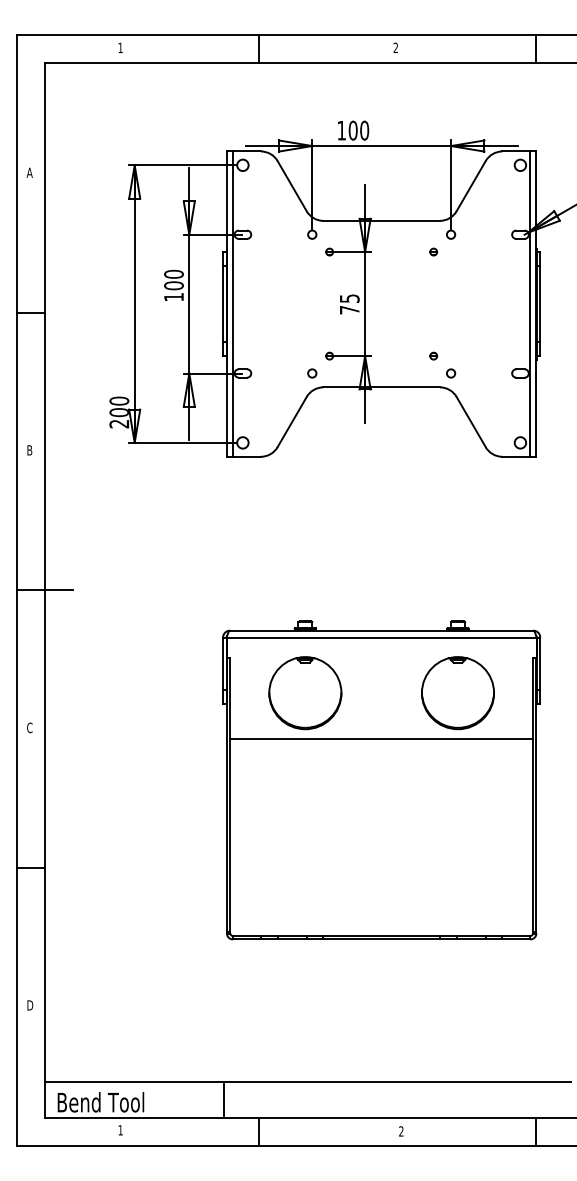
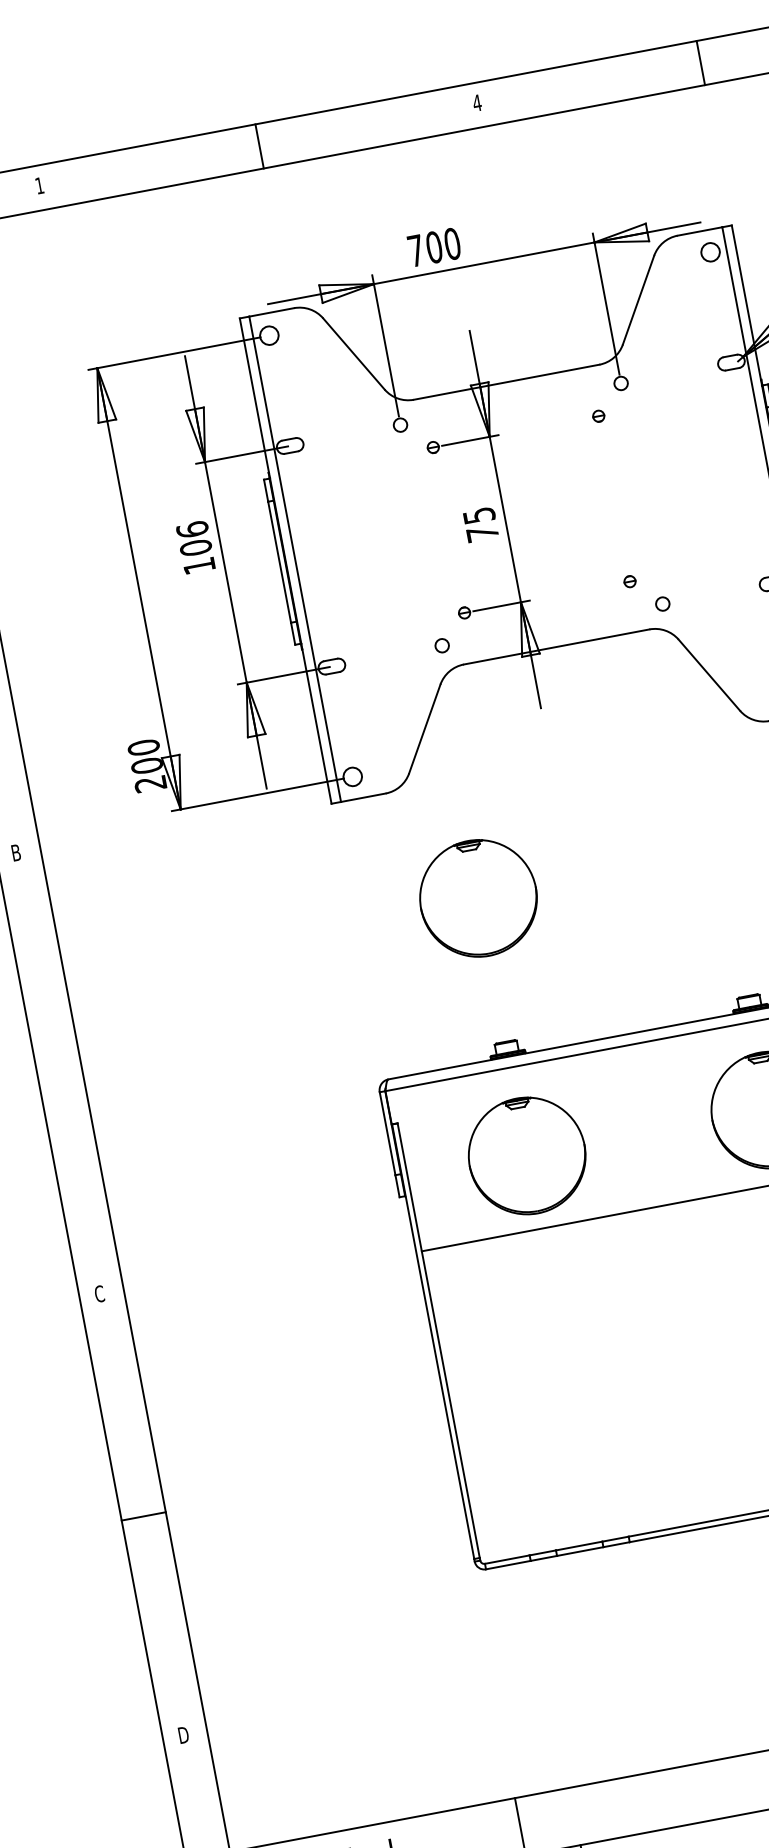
text: (395, 47) -> (476, 102), 2 -> 4
text: (341, 130) -> (415, 250), 100 -> 700
text: (173, 273) -> (191, 528), 100 -> 106
part: (305, 531) -> (478, 898), added
line: (44, 590) -> (81, 1071), removed

